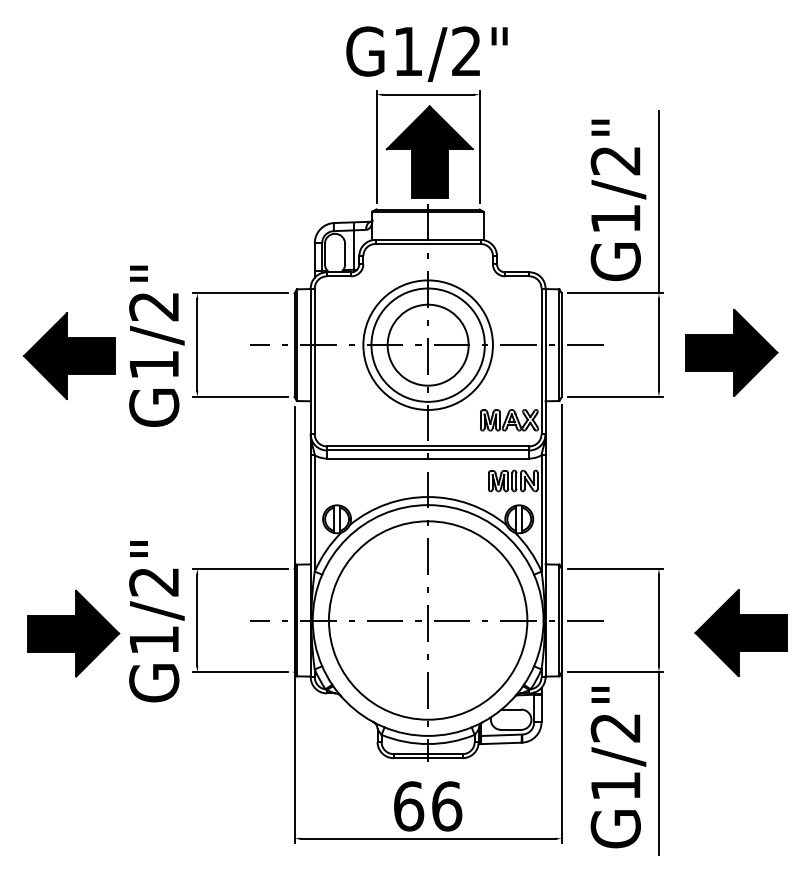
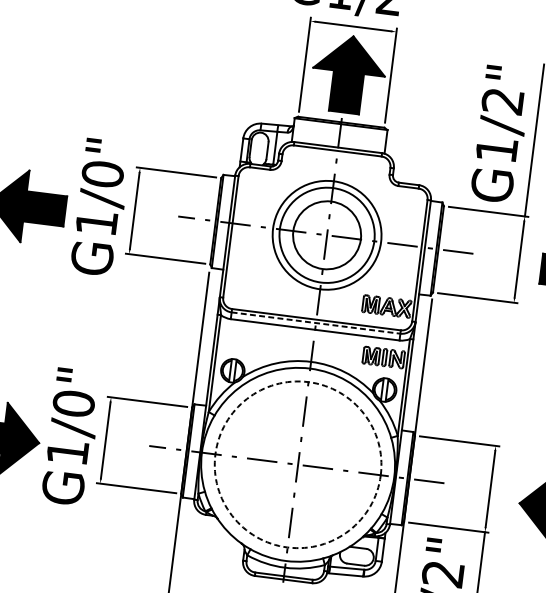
text: (154, 306) -> (103, 174), G1/2" -> G1/0"
line: (428, 450) -> (316, 323), solid -> dashed
text: (154, 581) -> (74, 403), G1/2" -> G1/0"
circle: (427, 620) -> (297, 464), solid -> dashed

